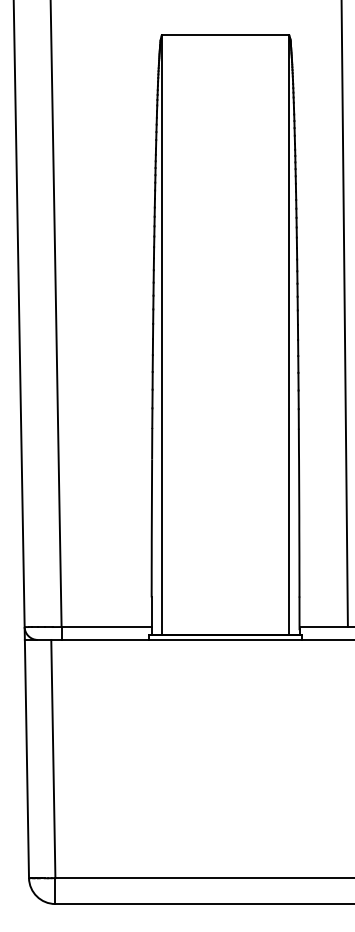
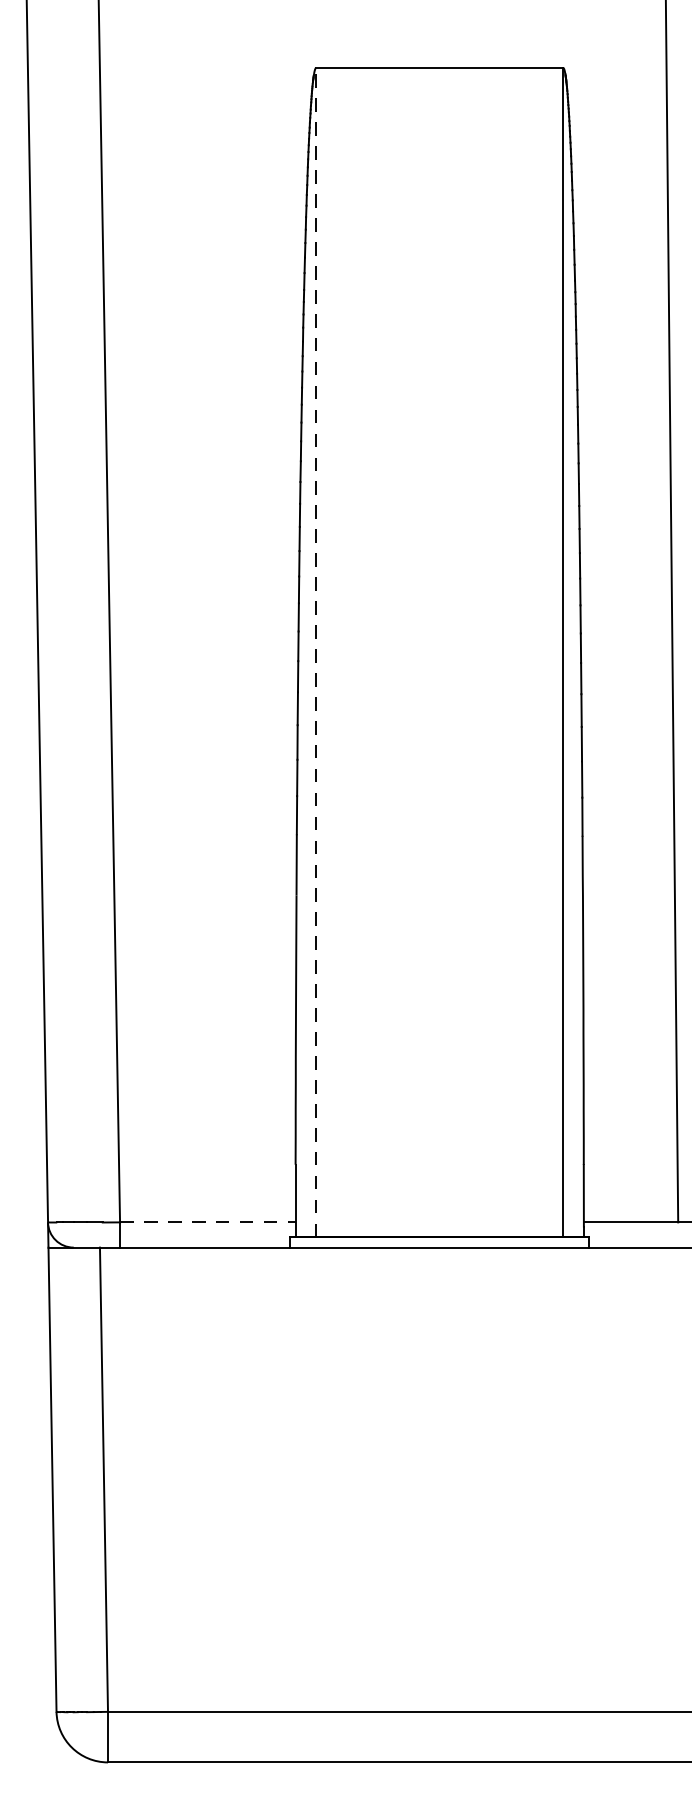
line: (162, 334) -> (316, 652), solid -> dashed
line: (107, 627) -> (209, 1223), solid -> dashed

